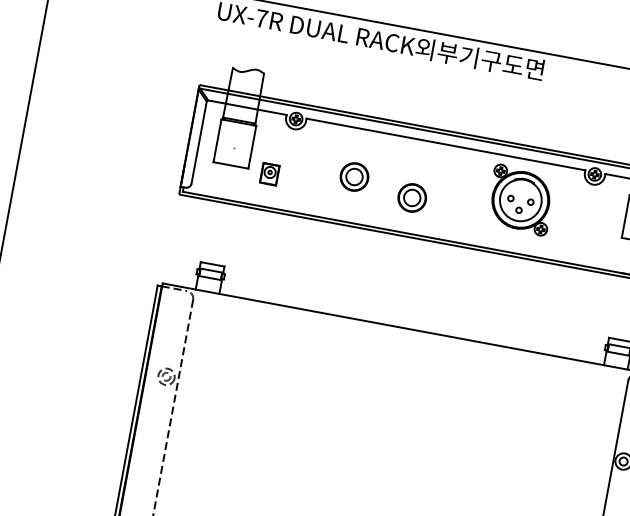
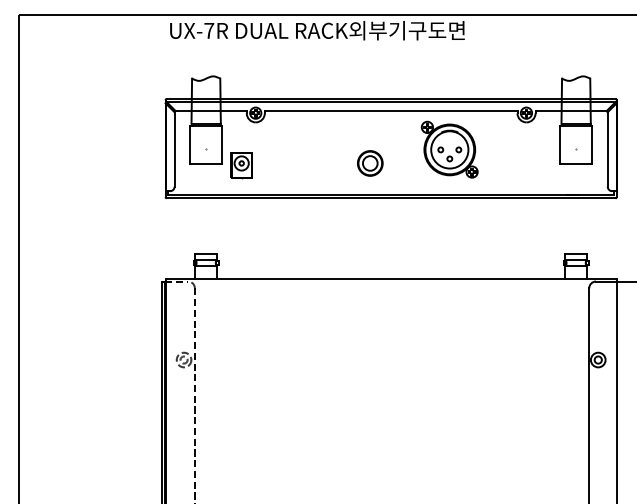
part: (269, 173) -> (241, 165), size x1.43
part: (354, 177) -> (316, 154), removed
part: (520, 199) -> (449, 149), moved

